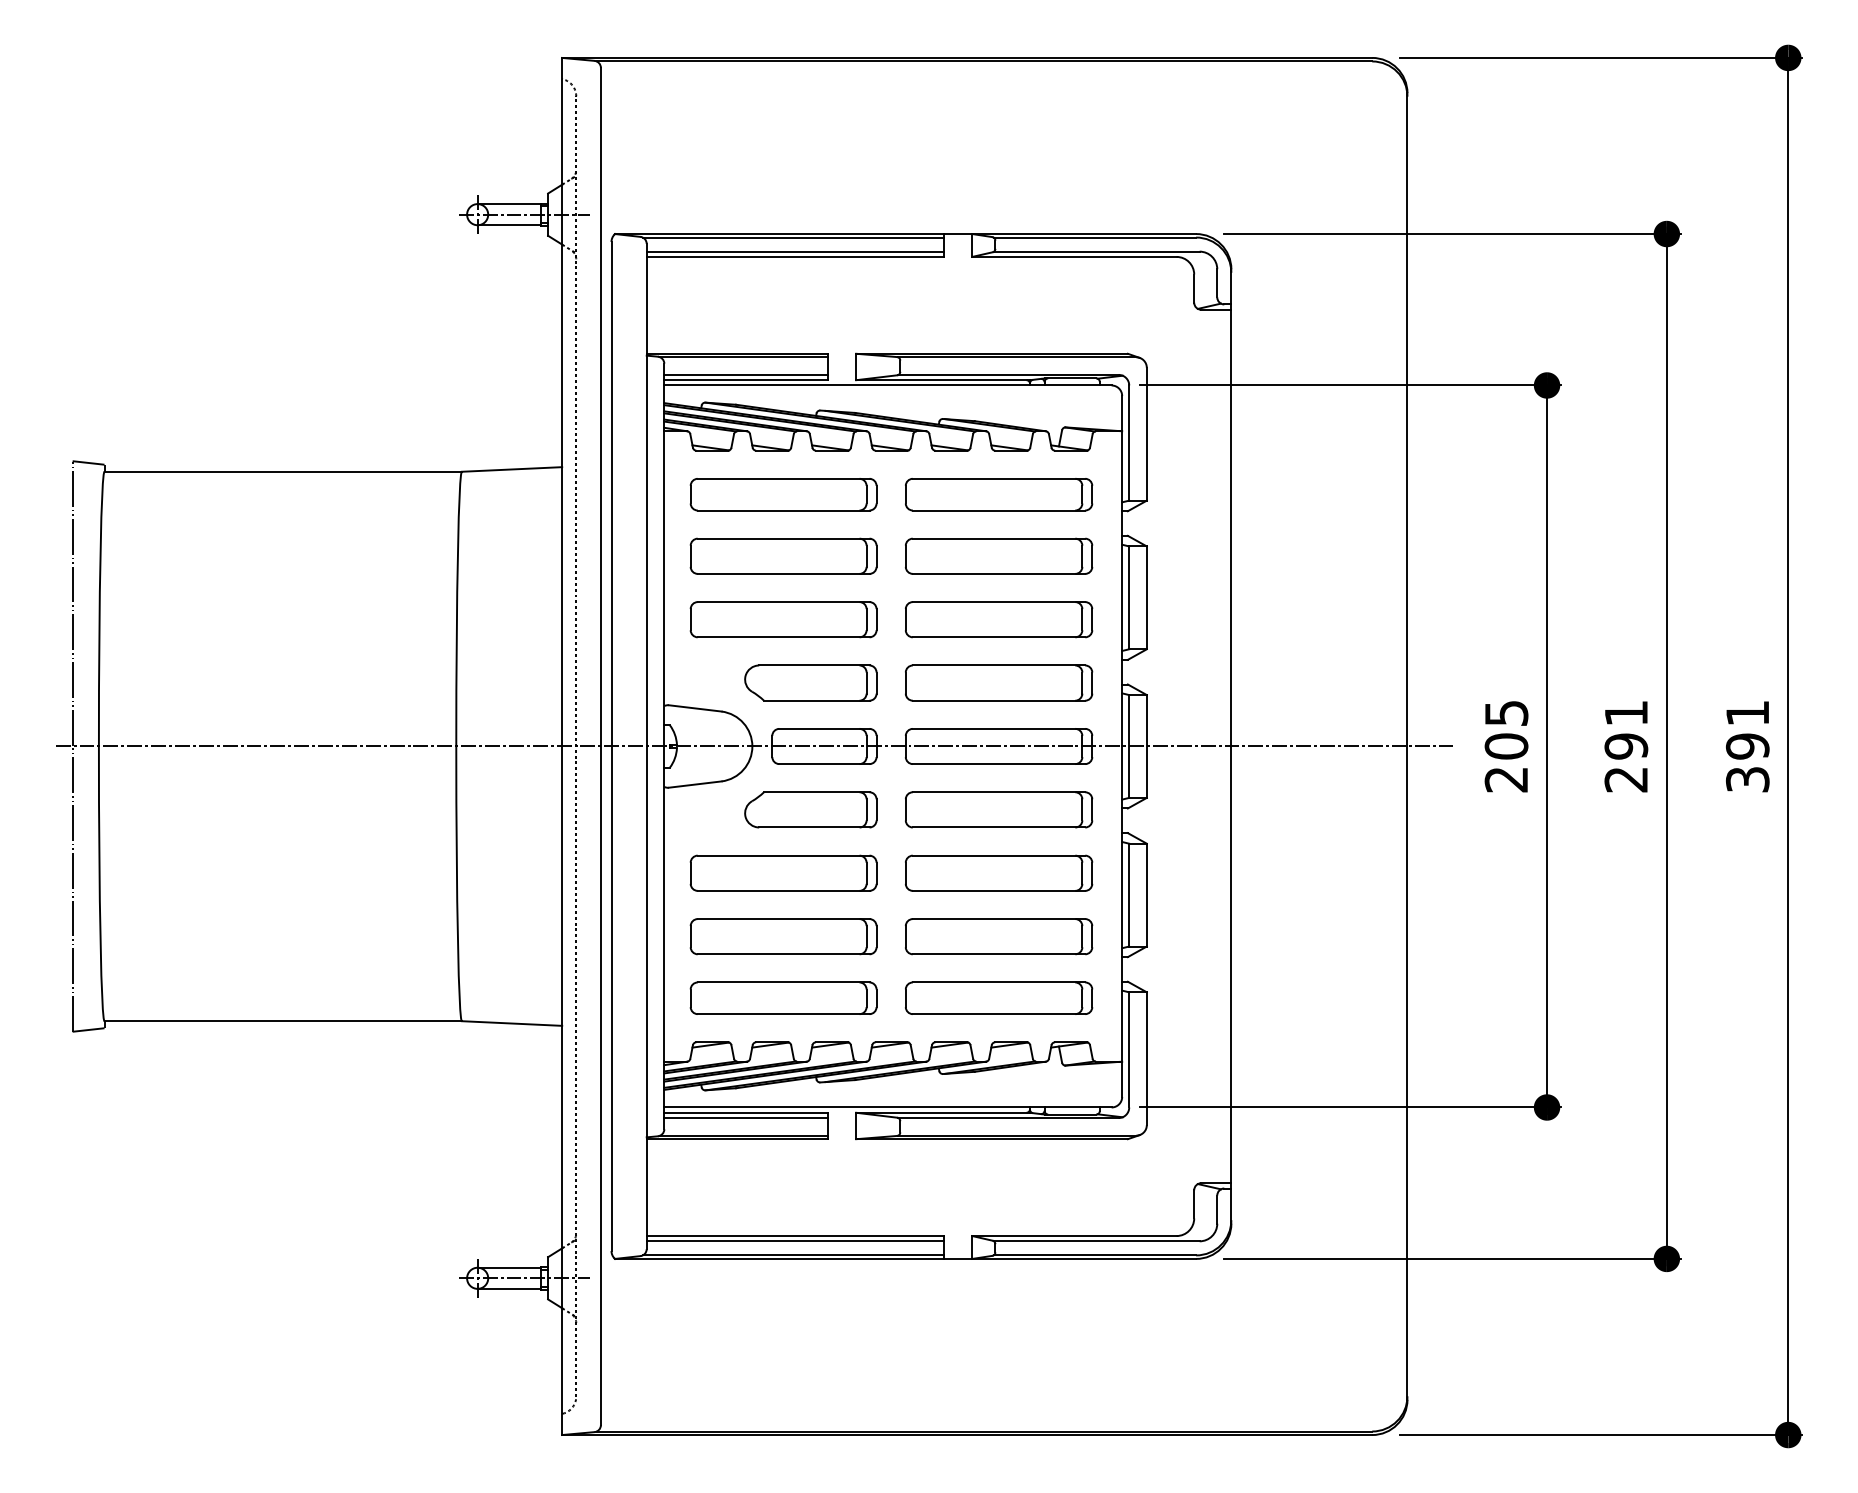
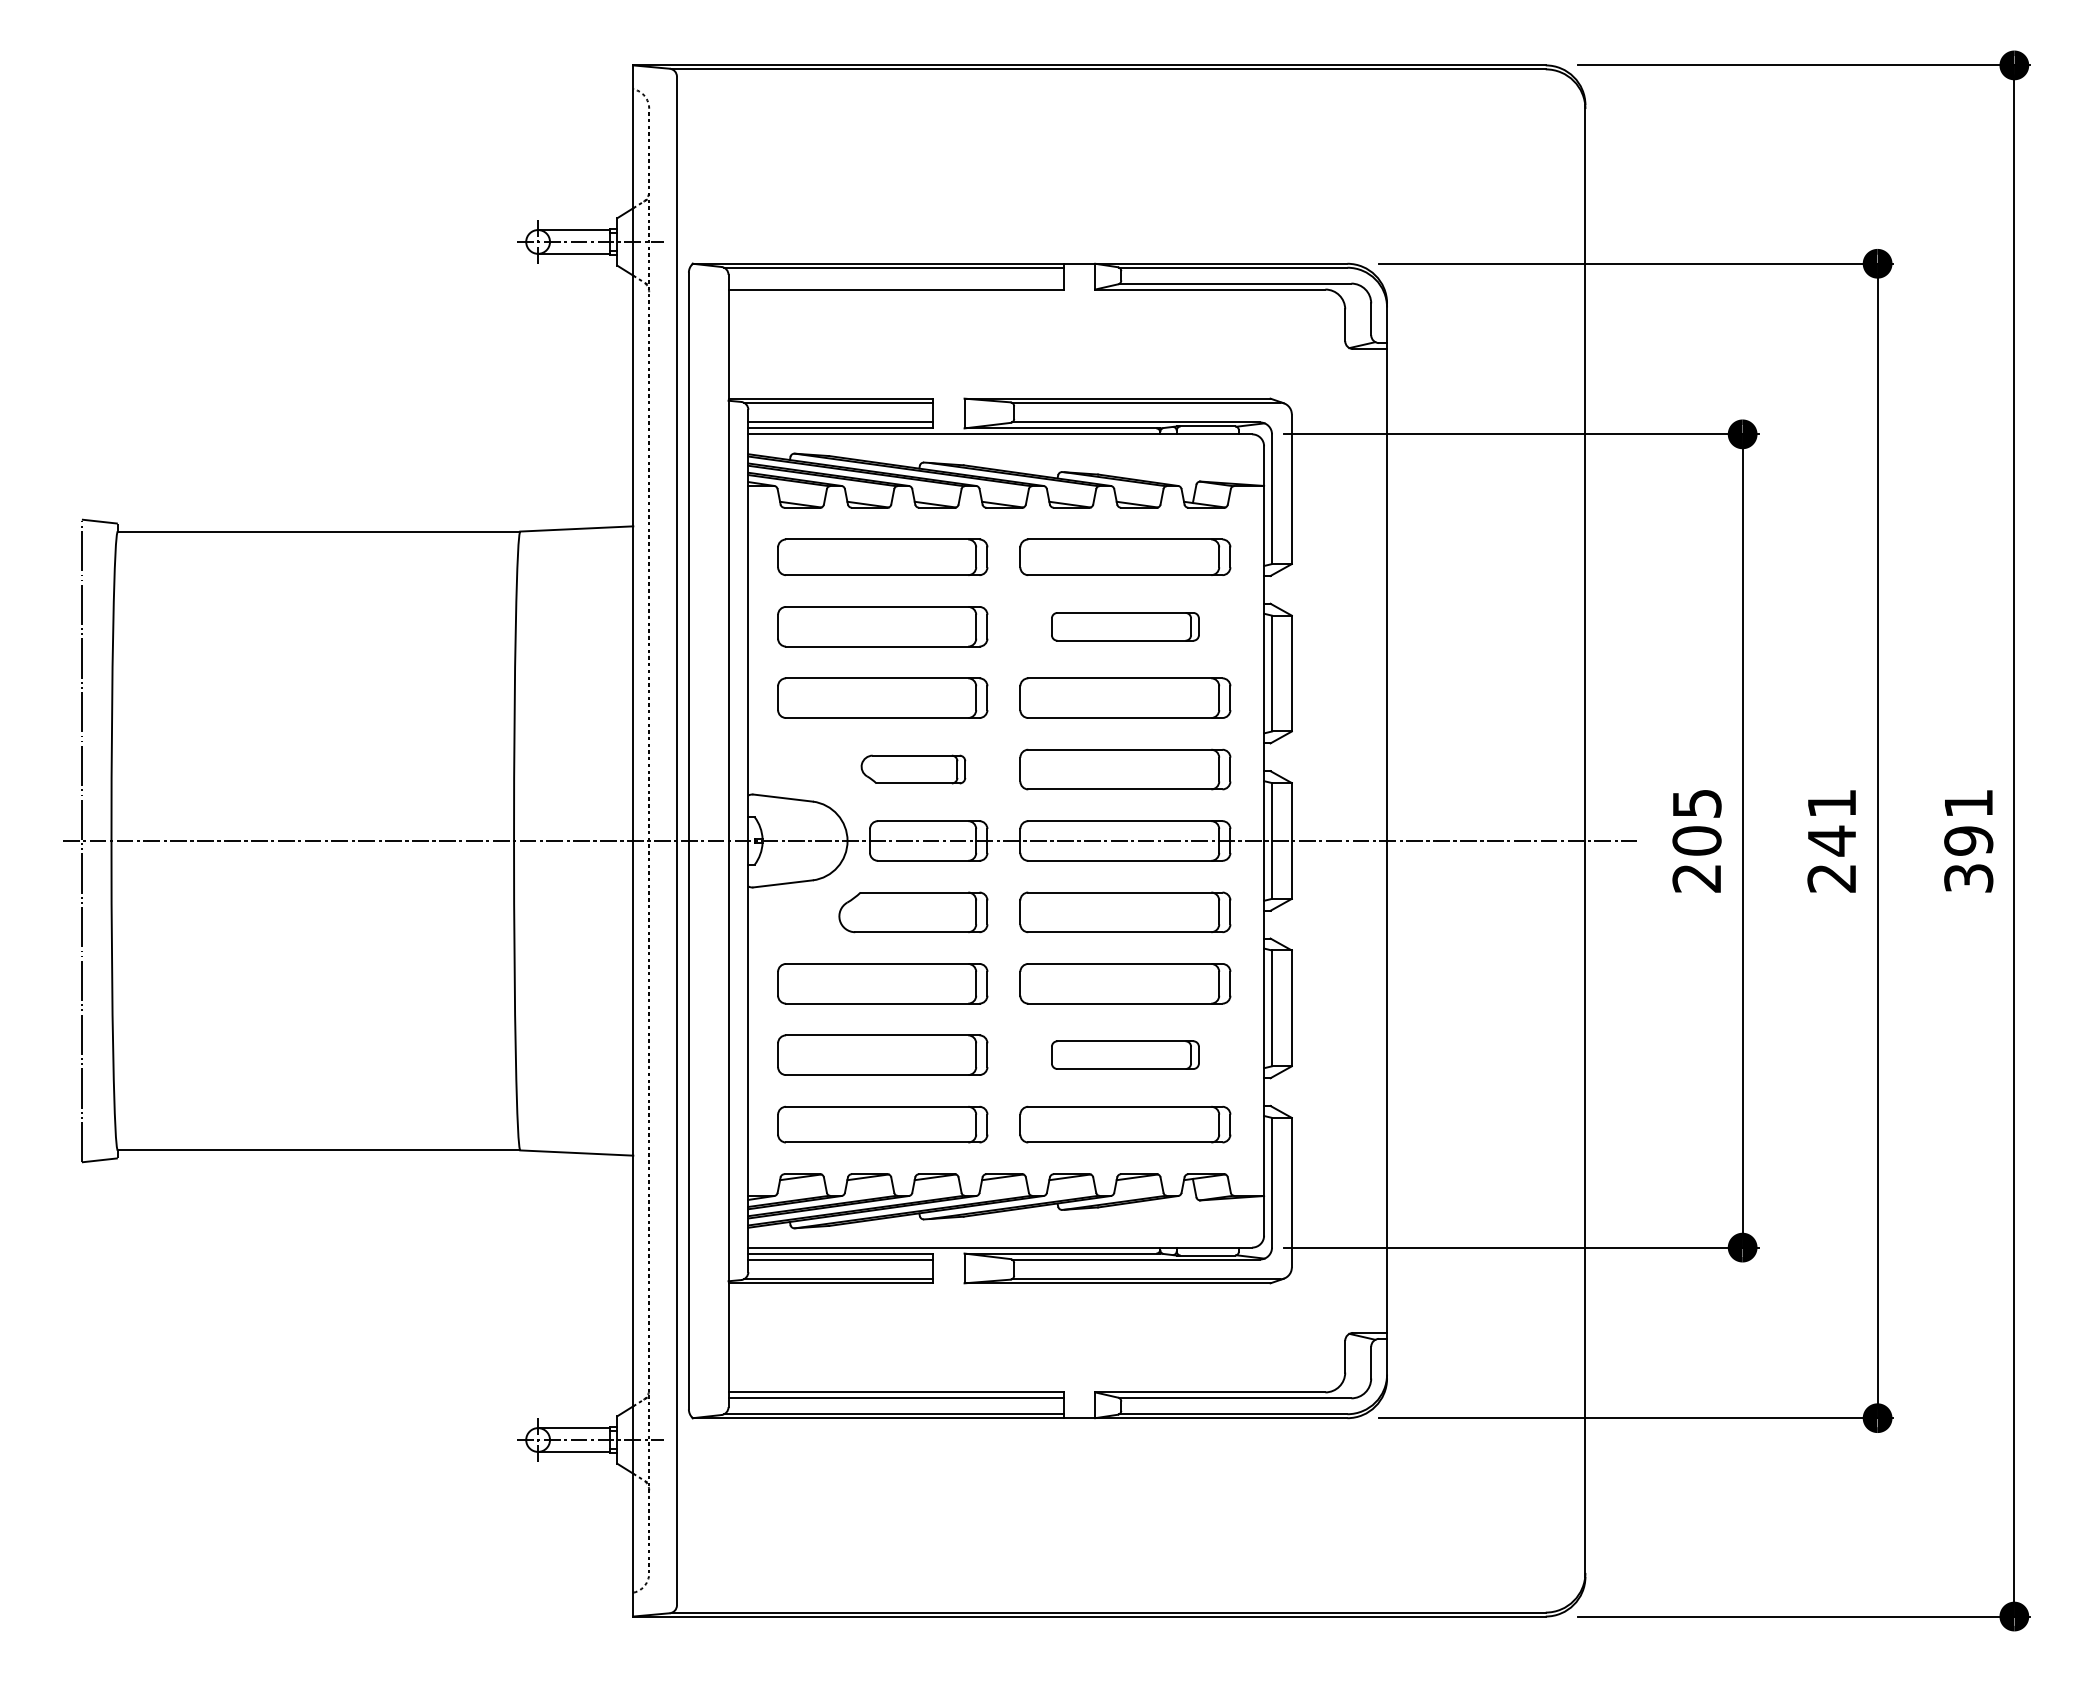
line: (794, 251) -> (895, 283), removed
part: (999, 556) -> (1125, 626), size x0.7
part: (810, 683) -> (913, 769), size x0.7
text: (1625, 746) -> (1831, 840), 291 -> 241
part: (999, 936) -> (1125, 1054), size x0.7

